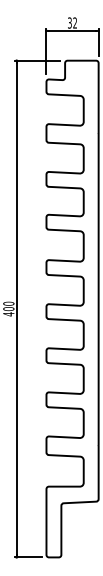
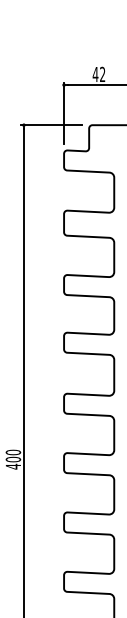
text: (69, 22) -> (95, 73), 32 -> 42

